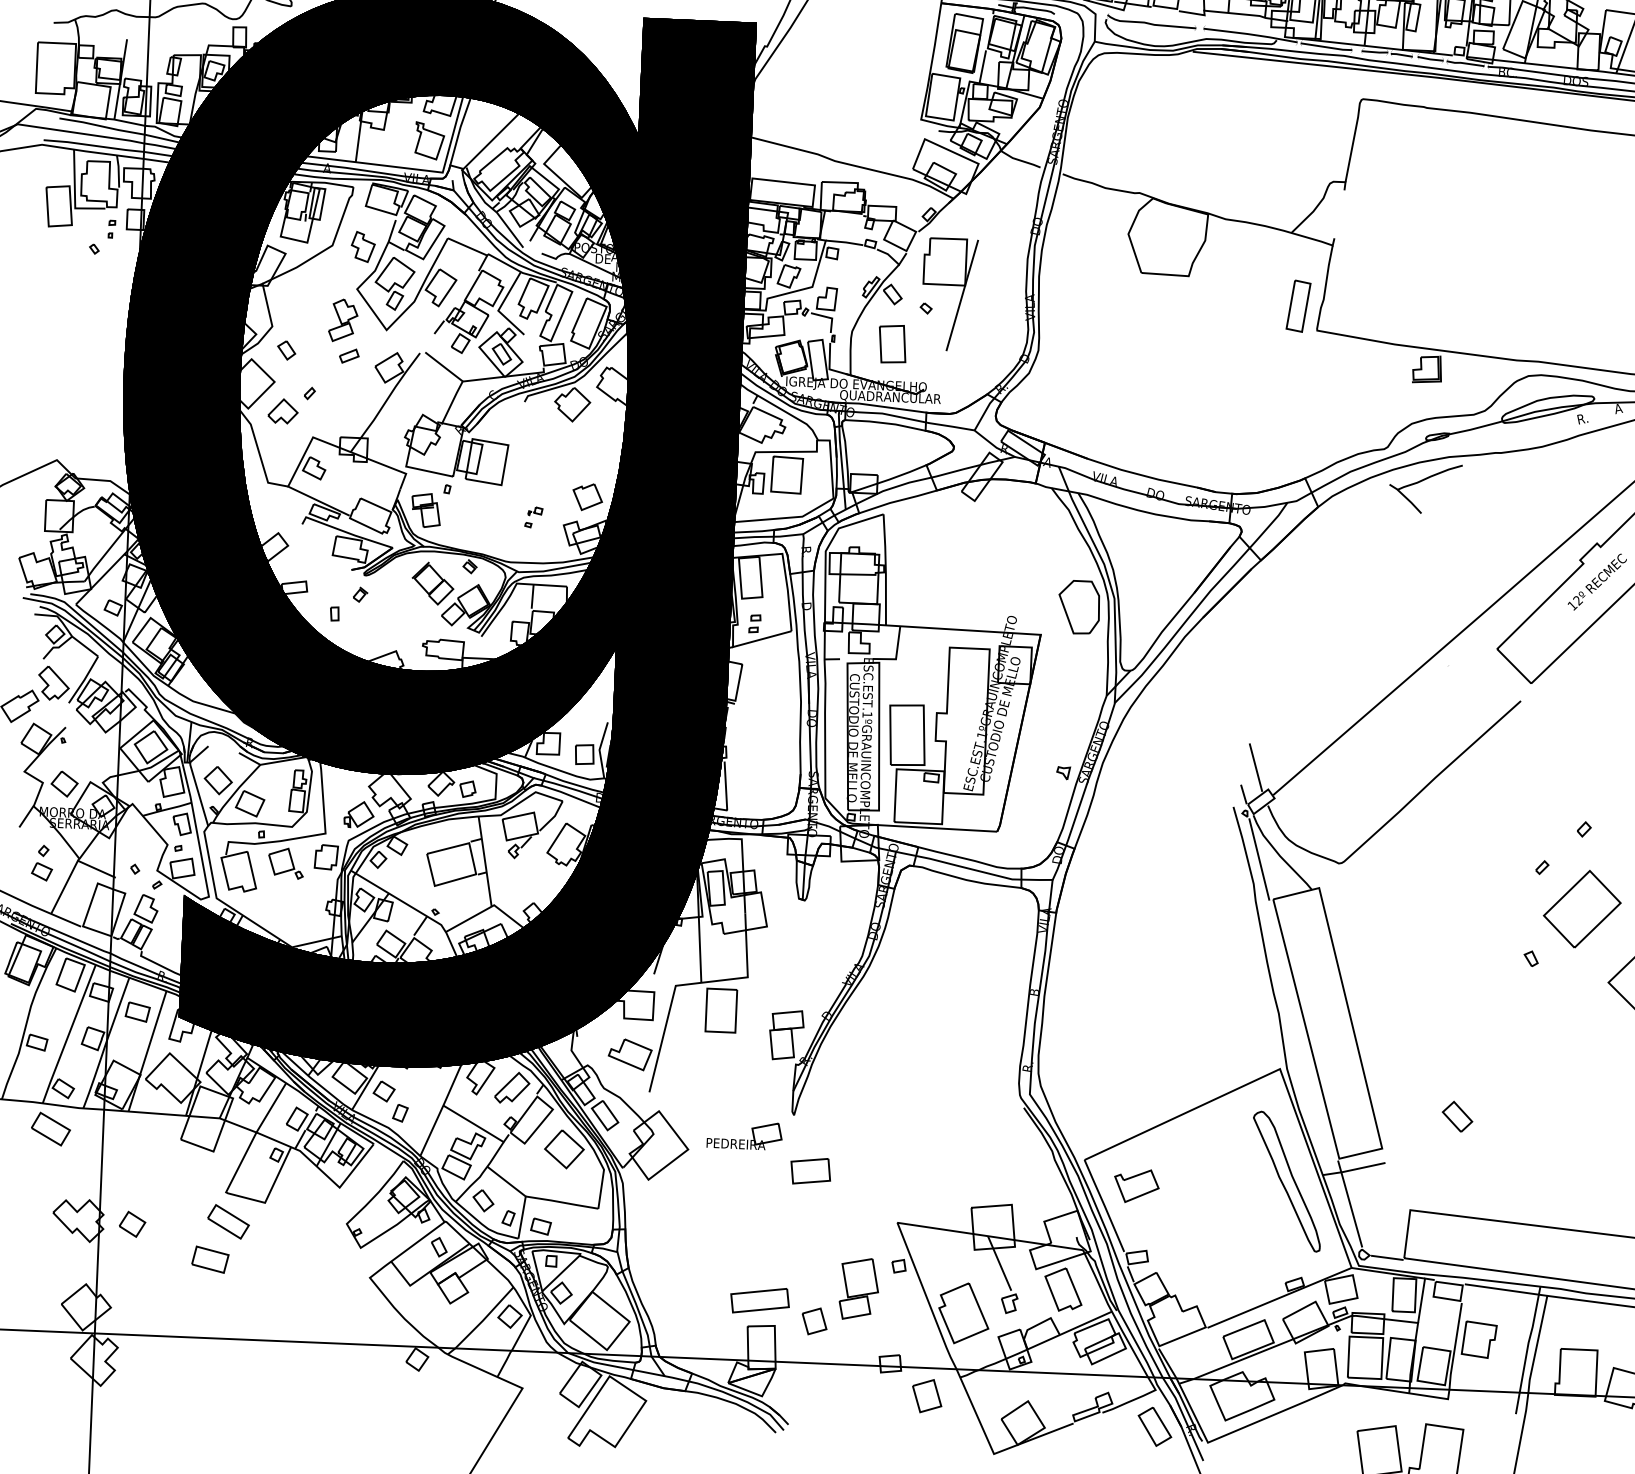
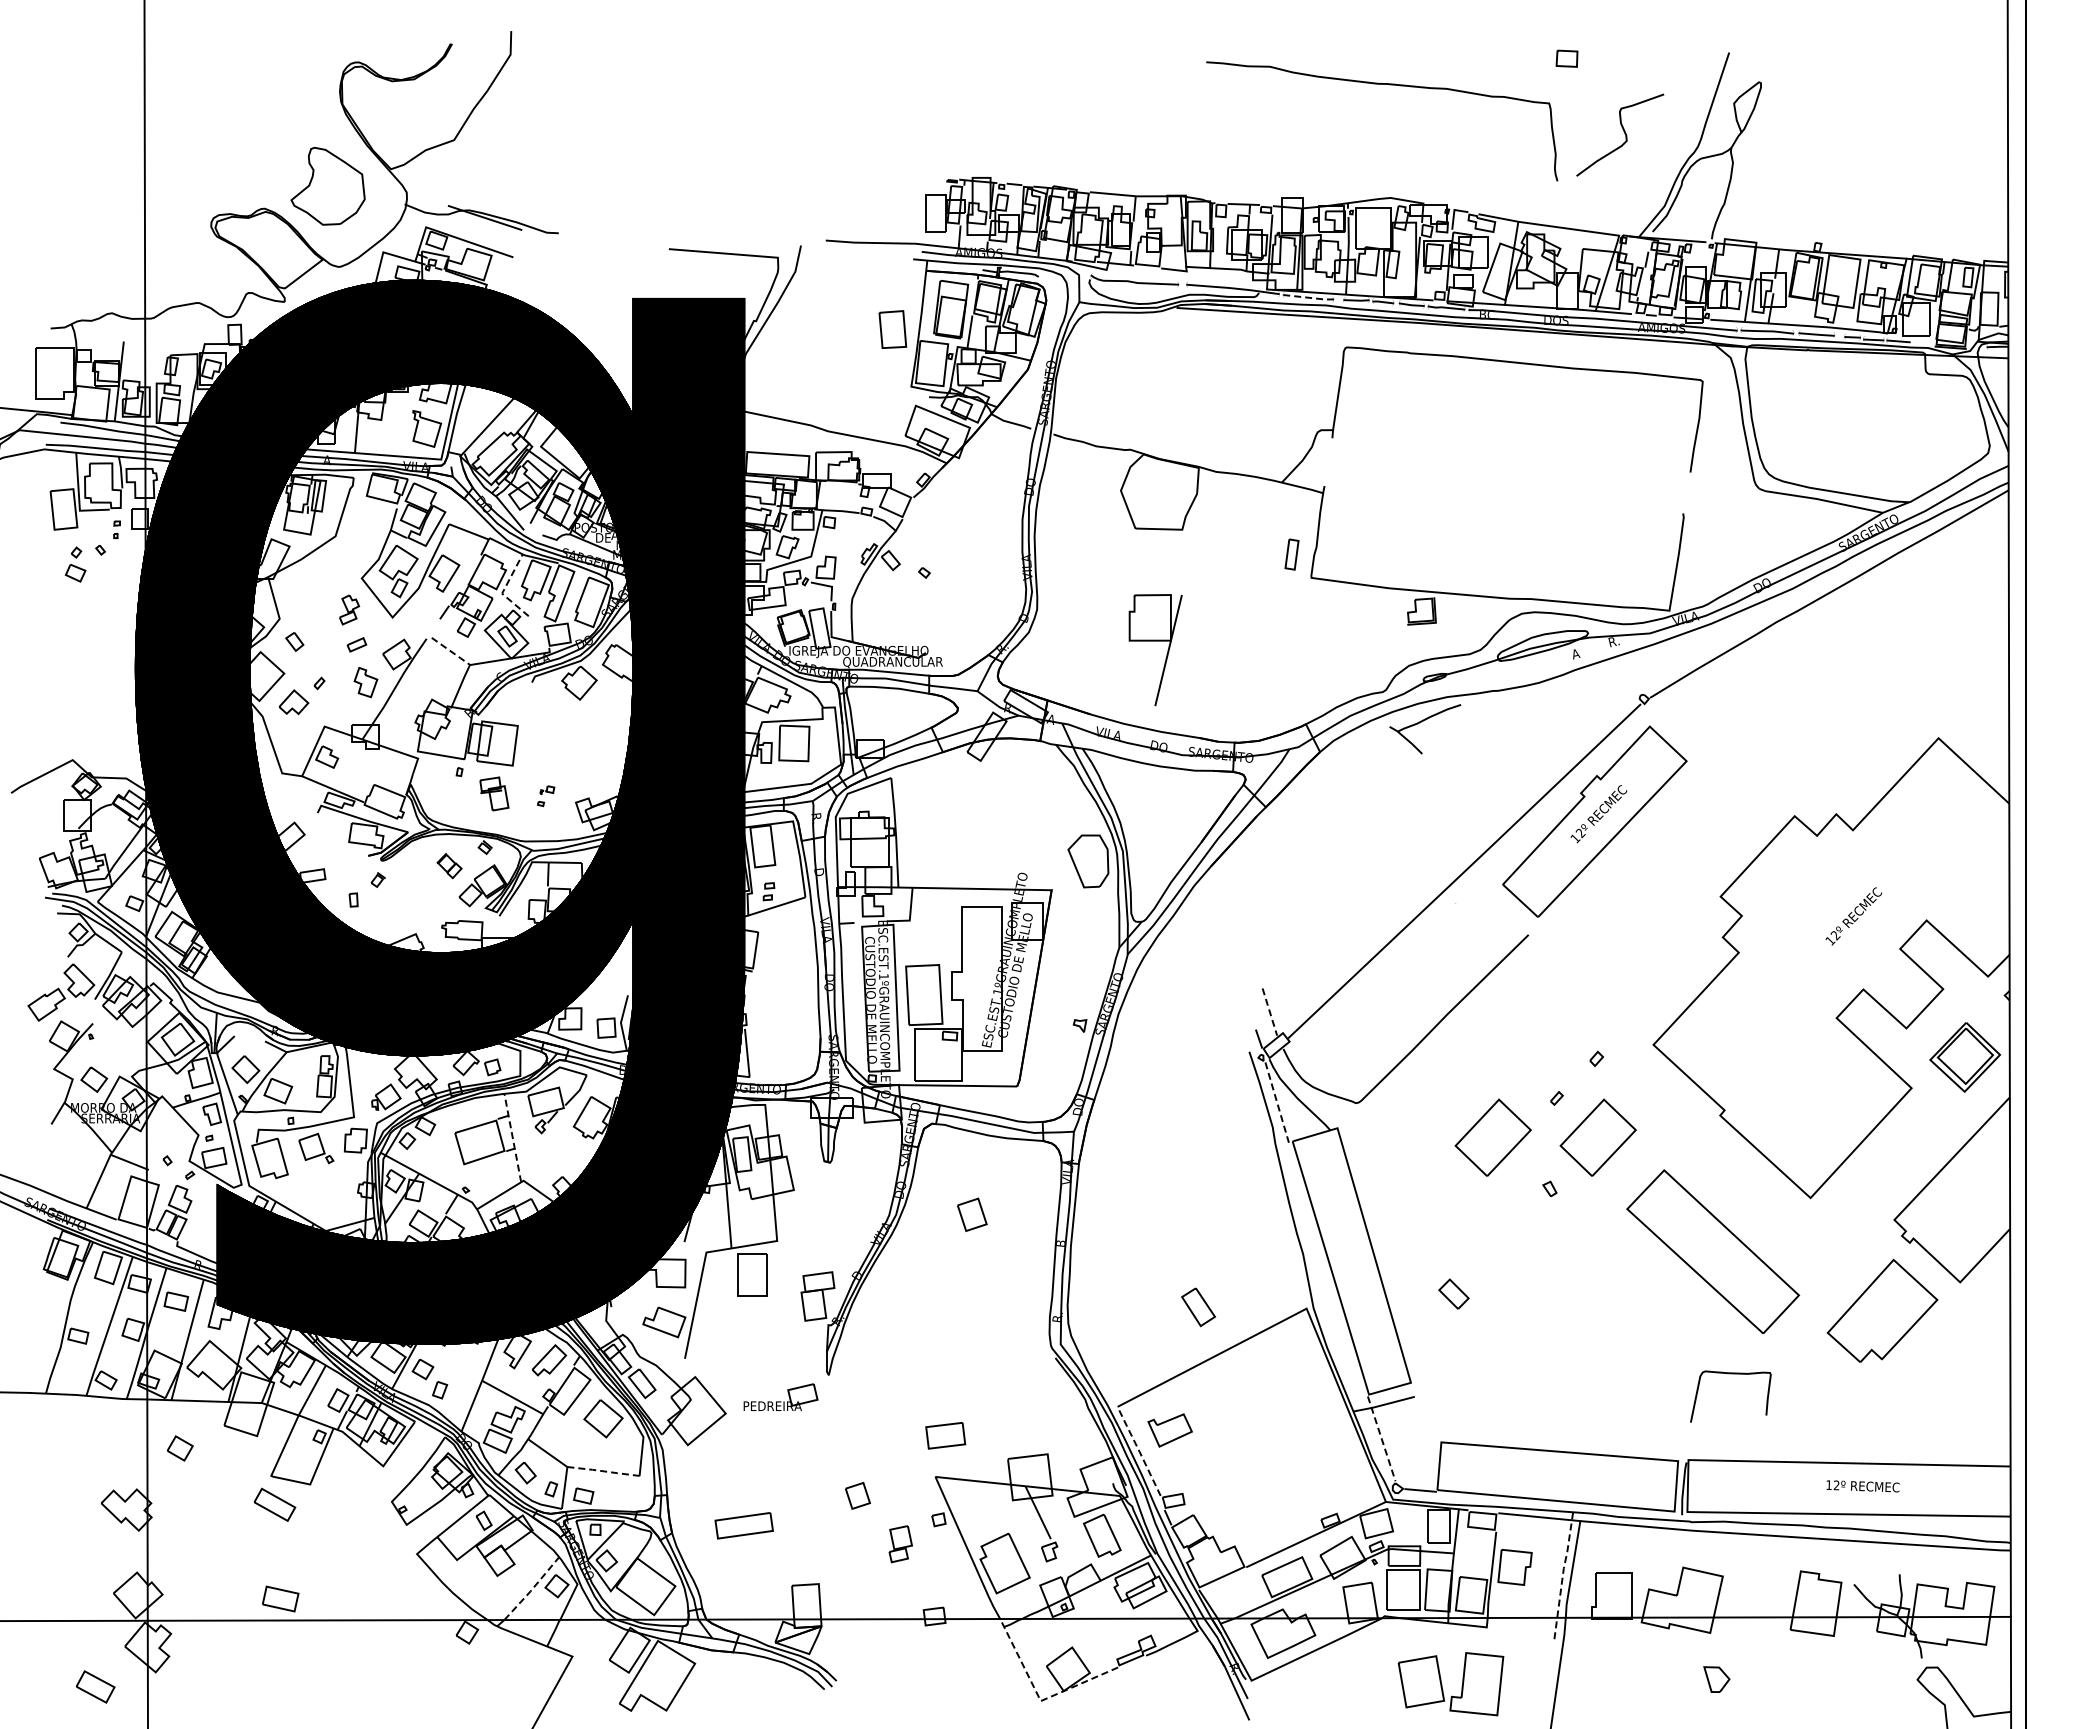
line: (1327, 47) -> (1309, 297), solid -> dashed
part: (362, 247) -> (365, 682), moved
part: (949, 285) -> (1155, 641), moved
line: (500, 306) -> (504, 589), solid -> dashed
part: (1298, 306) -> (1291, 554), size x0.6
part: (343, 320) -> (349, 609), size x0.7
part: (892, 344) -> (892, 329), moved
line: (444, 368) -> (451, 652), solid -> dashed
text: (1619, 409) -> (1613, 642), A -> R.
text: (1582, 419) -> (1577, 654), R. -> A
part: (587, 496) -> (598, 773), removed
part: (426, 510) -> (494, 793), moved
part: (433, 583) -> (449, 865), size x0.6
line: (1255, 768) -> (1269, 1012), solid -> dashed
line: (1259, 859) -> (1277, 1102), solid -> dashed
part: (42, 862) -> (75, 564), moved
line: (484, 862) -> (512, 1138), solid -> dashed
part: (1475, 904) -> (1492, 1137), added
part: (1457, 1116) -> (1453, 1293), moved
part: (50, 1128) -> (95, 1686), moved
part: (810, 1170) -> (945, 1435), moved
part: (1287, 1181) -> (1318, 1419), removed
line: (563, 1202) -> (604, 1471), solid -> dashed
line: (1349, 1203) -> (1381, 1438), solid -> dashed
line: (1103, 1205) -> (1138, 1450), solid -> dashed
part: (131, 1224) -> (179, 1448), moved
part: (210, 1259) -> (280, 1598), moved
part: (859, 1289) -> (900, 1544), size x0.6
part: (759, 1300) -> (743, 1525), moved
line: (485, 1317) -> (532, 1588), solid -> dashed
part: (814, 1320) -> (857, 1495), moved
line: (1527, 1349) -> (1563, 1574), solid -> dashed
part: (927, 1395) -> (972, 1214), moved
part: (1154, 1427) -> (1198, 1307), moved
line: (992, 1451) -> (1039, 1698), solid -> dashed

